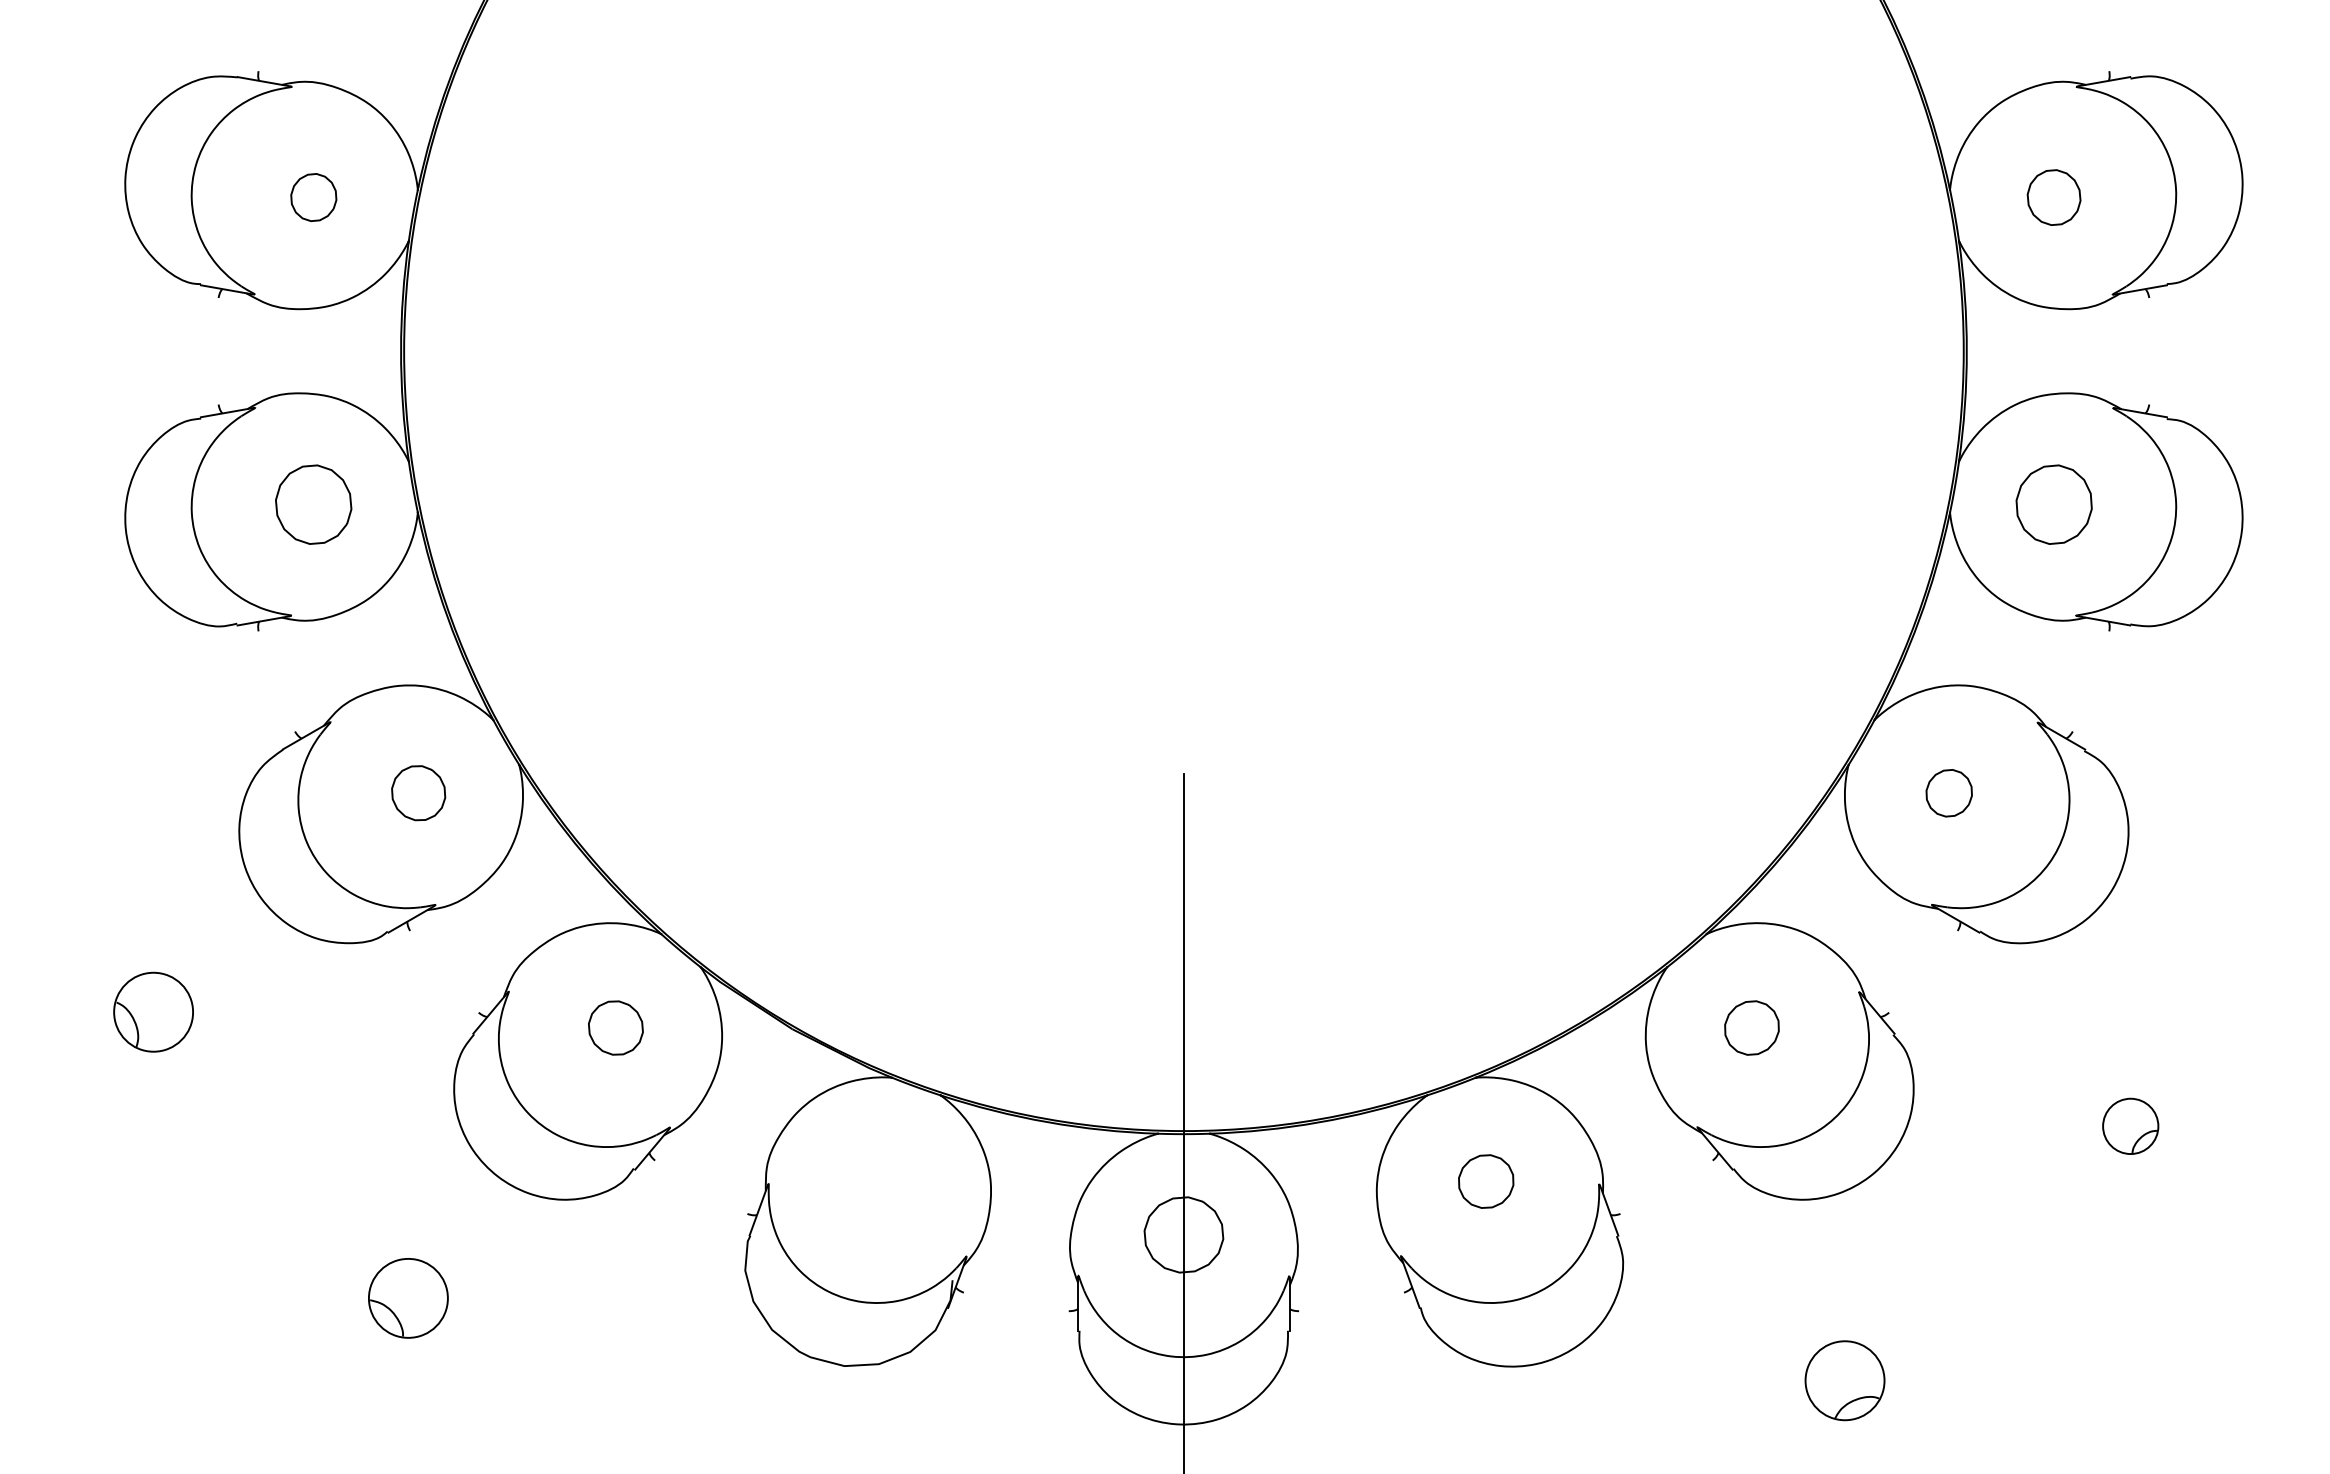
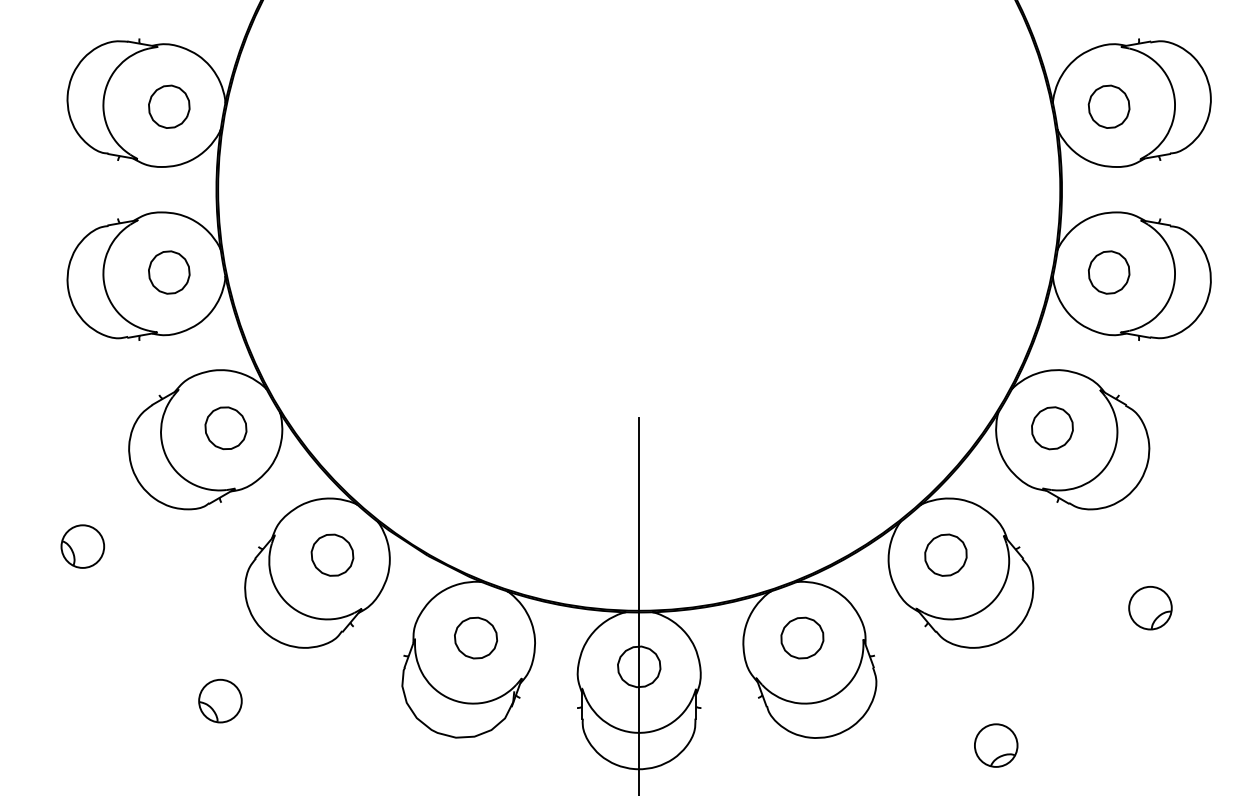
part: (314, 197) -> (169, 106), size x1.67
part: (2052, 197) -> (1108, 106), size x1.43
part: (417, 793) -> (225, 428), size x1.43
part: (1949, 793) -> (1052, 428), size x1.67
part: (615, 1026) -> (332, 554), size x1.43
part: (1751, 1026) -> (945, 554), size x1.43
part: (2130, 1126) -> (1150, 608), size x1.43
part: (882, 1180) -> (476, 637), added
part: (1486, 1180) -> (802, 637), size x1.43

